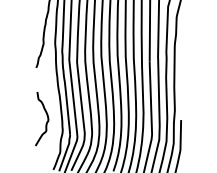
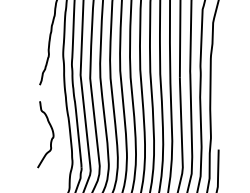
curve: (46, 121) -> (51, 137), moved

